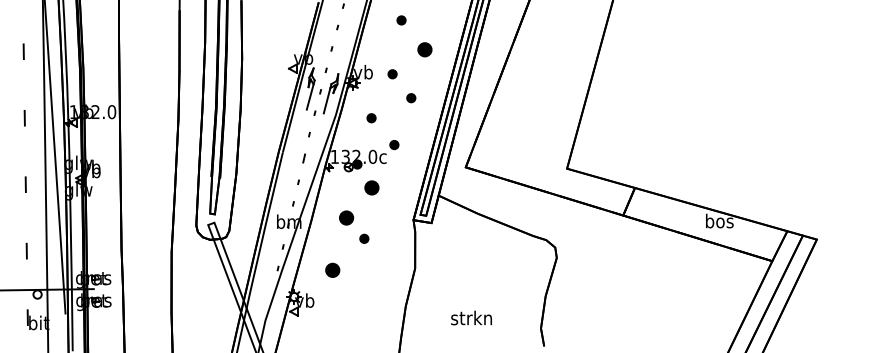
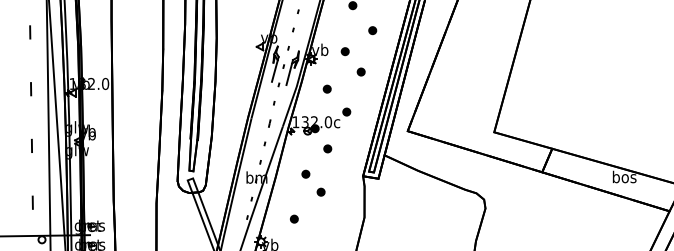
part: (424, 49) -> (372, 30), size x0.62
part: (372, 188) -> (328, 149), size x0.62
part: (346, 217) -> (305, 173), size x0.62
part: (333, 270) -> (294, 219), size x0.62

